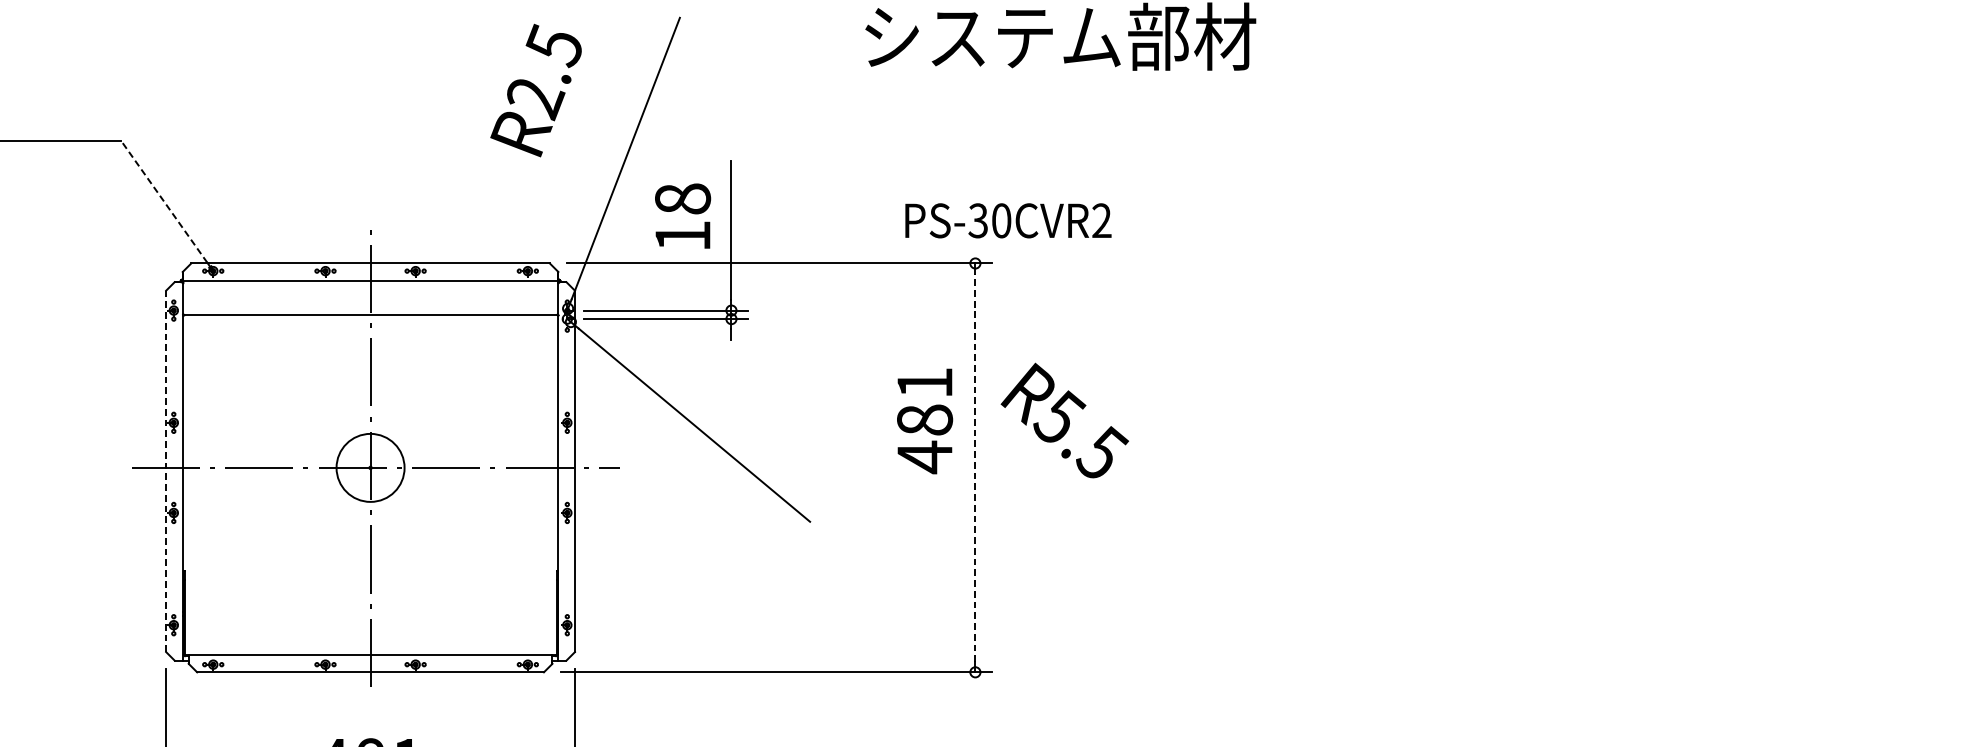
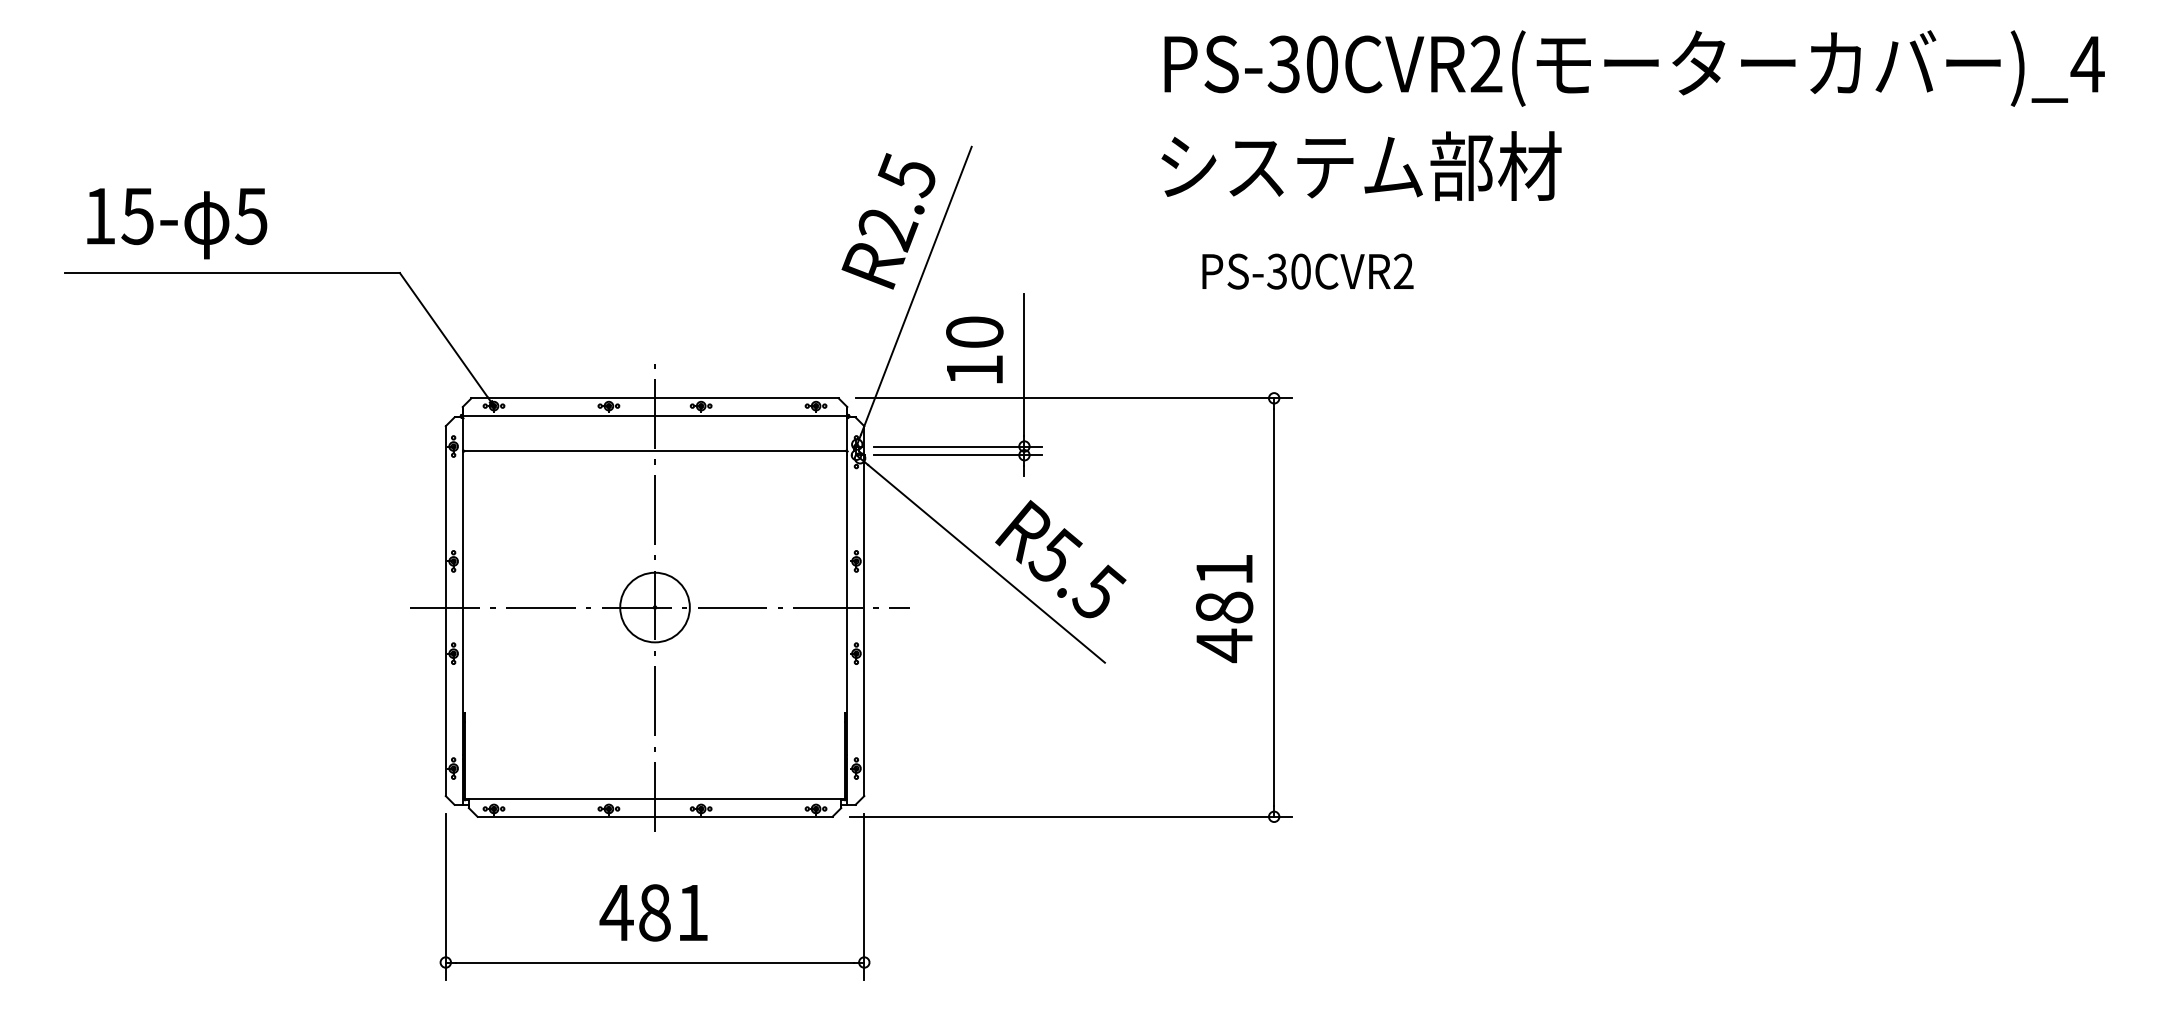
text: (536, 90) -> (888, 221), moved
text: (682, 198) -> (974, 331), 18 -> 10
line: (163, 201) -> (443, 334), dashed -> solid
text: (1007, 220) -> (1307, 271), moved
text: (1064, 420) -> (1060, 559), moved
text: (924, 421) -> (1224, 609), moved
line: (975, 467) -> (1274, 607), dashed -> solid
line: (165, 471) -> (445, 611), dashed -> solid

